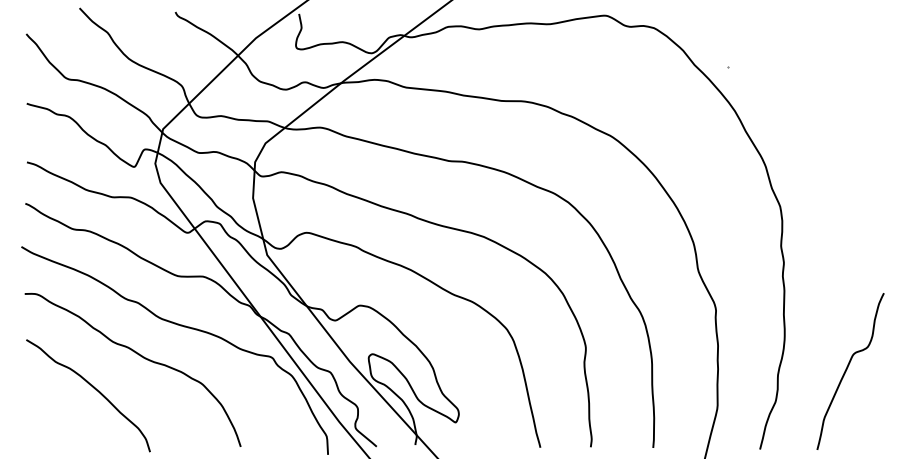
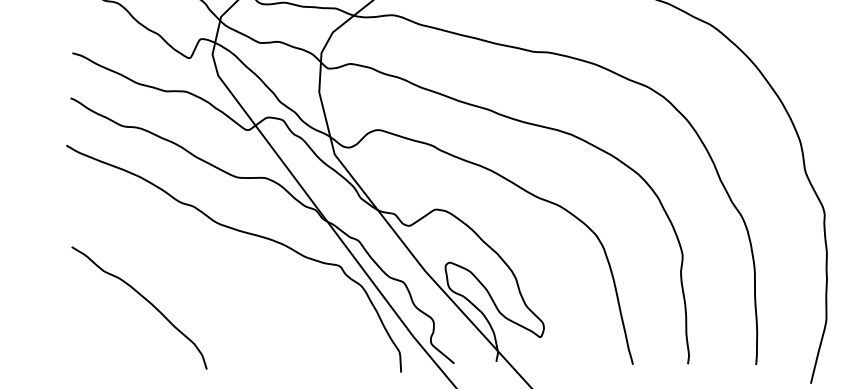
curve: (141, 357) -> (197, 266), removed

